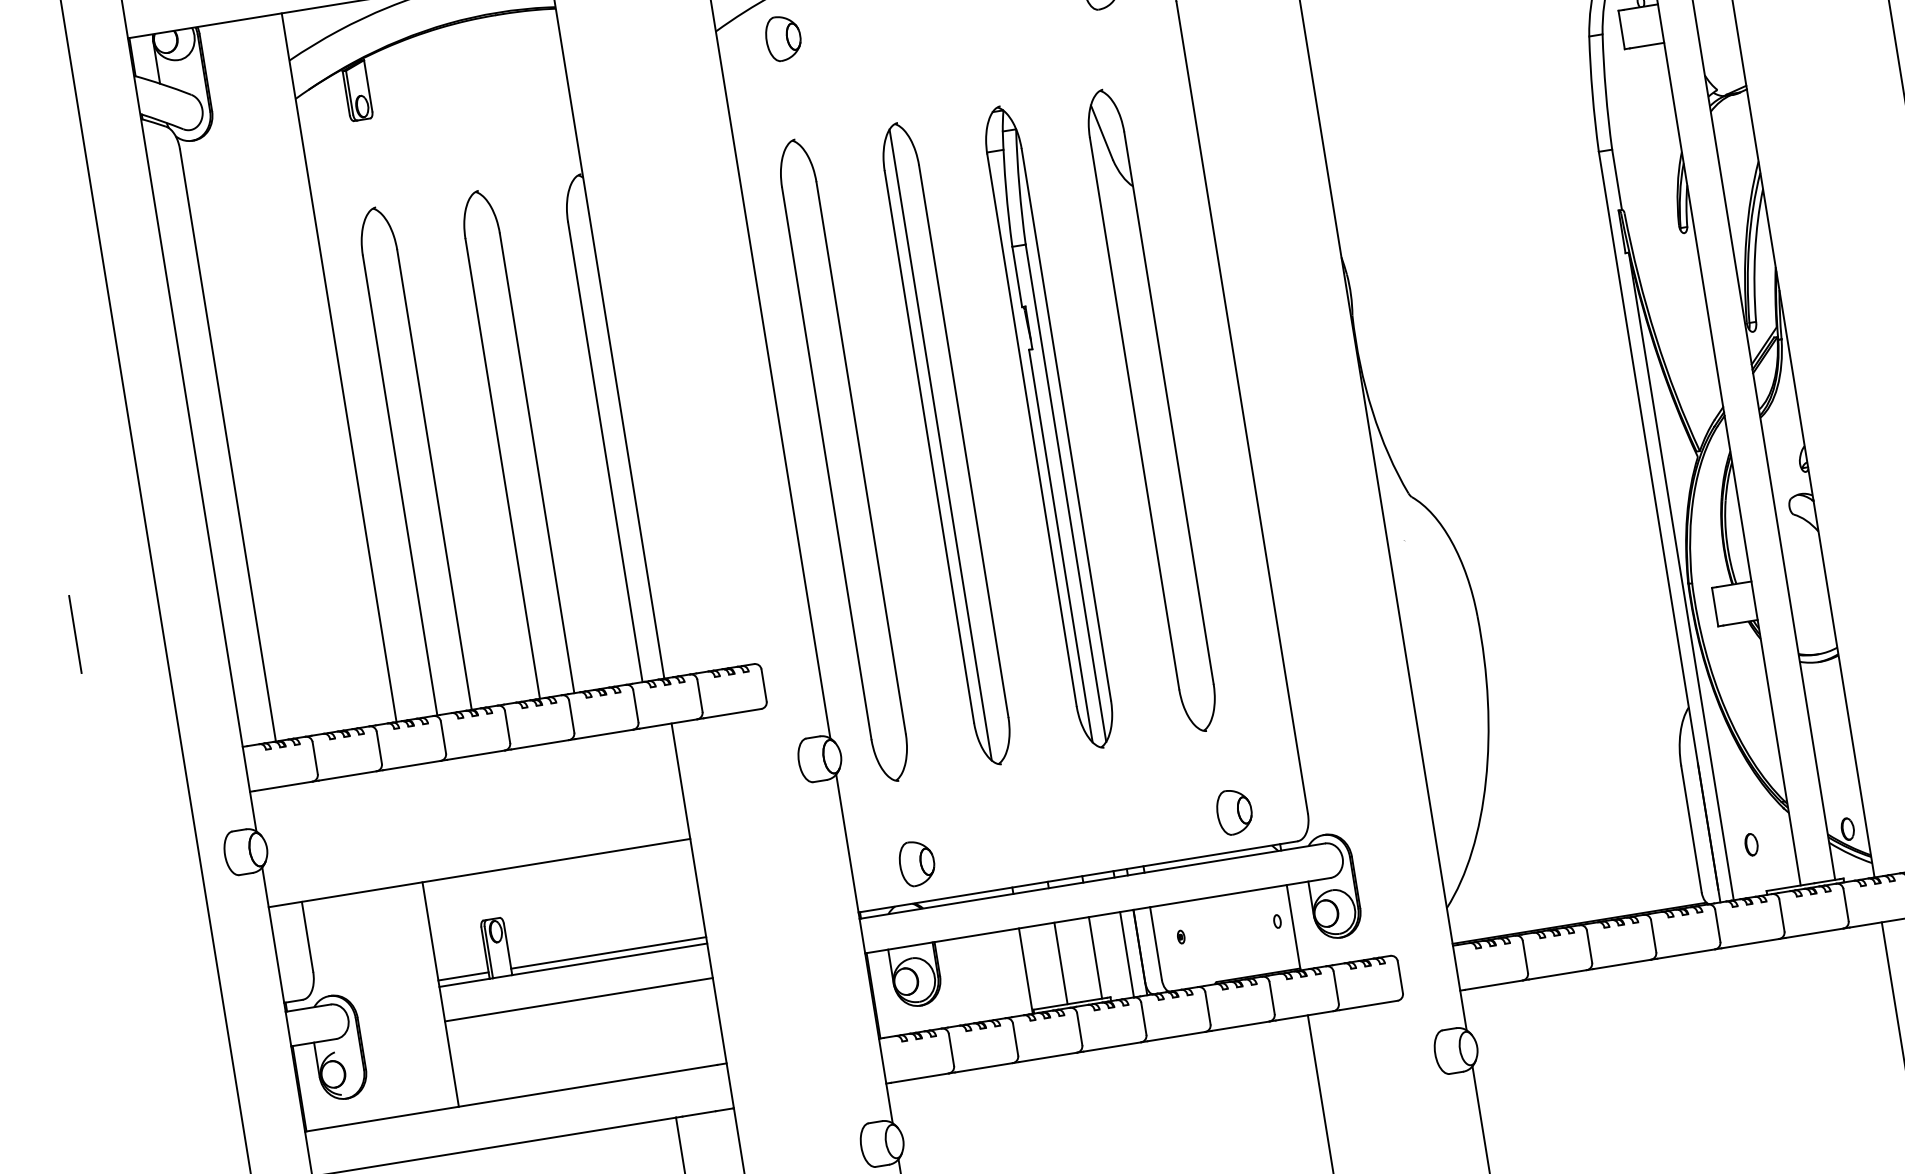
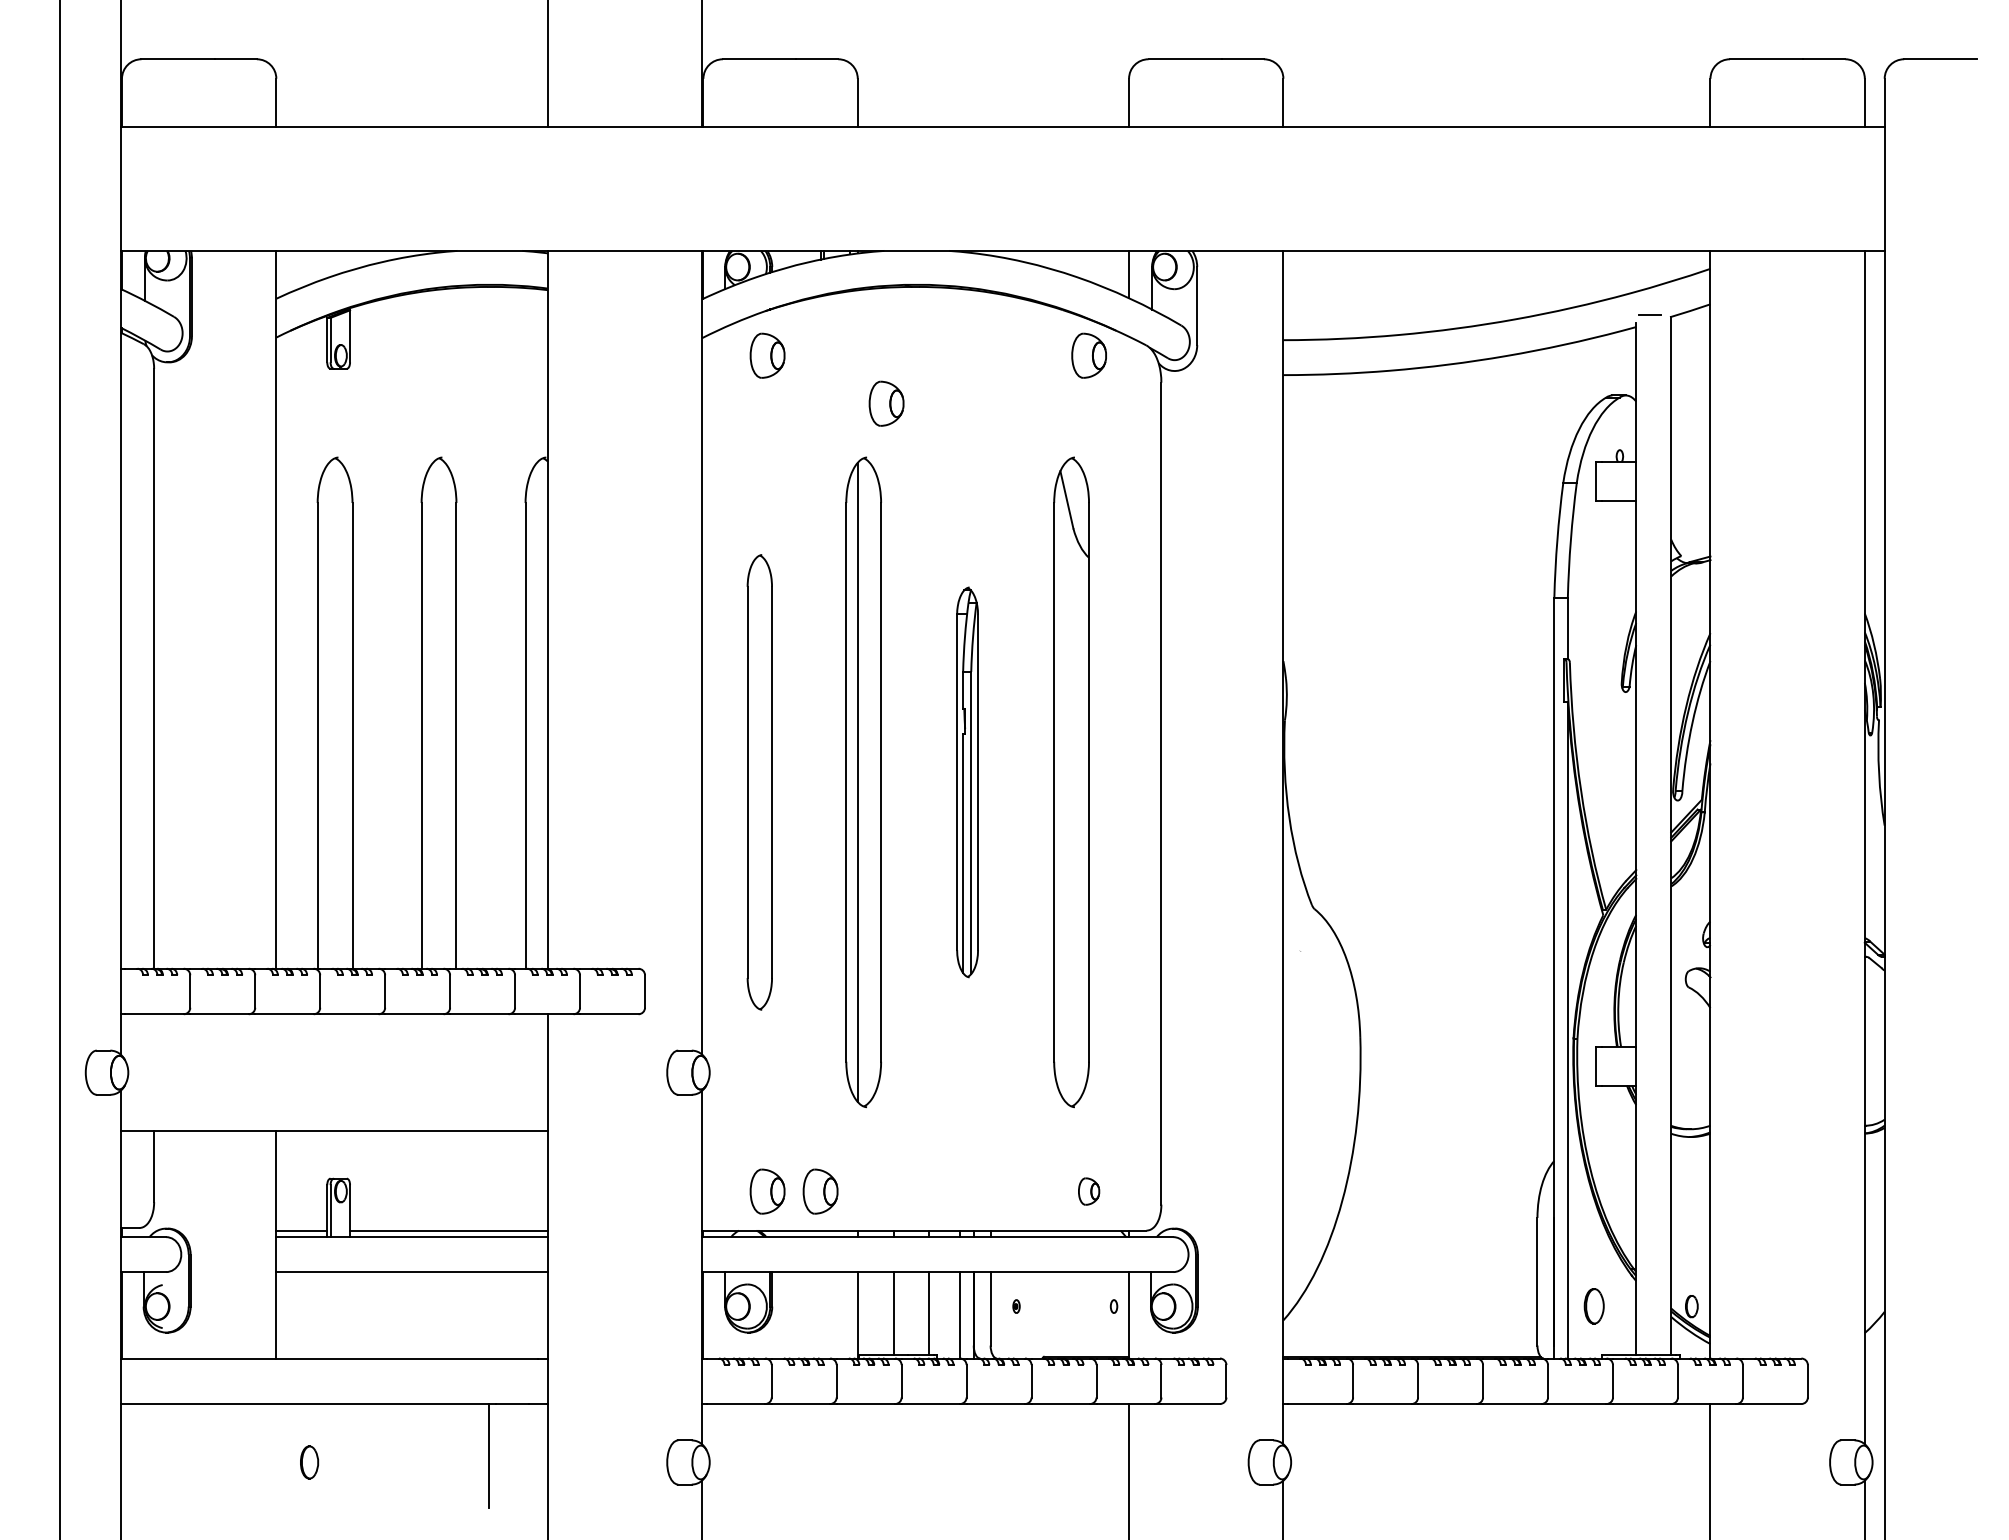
part: (908, 66) -> (886, 403), added
part: (1049, 427) -> (967, 782), size x0.6
part: (843, 460) -> (759, 782), size x0.7
part: (1233, 812) -> (1088, 1191), size x0.6
part: (1751, 844) -> (1594, 1306), size x1.6
part: (969, 854) -> (820, 1191), added

